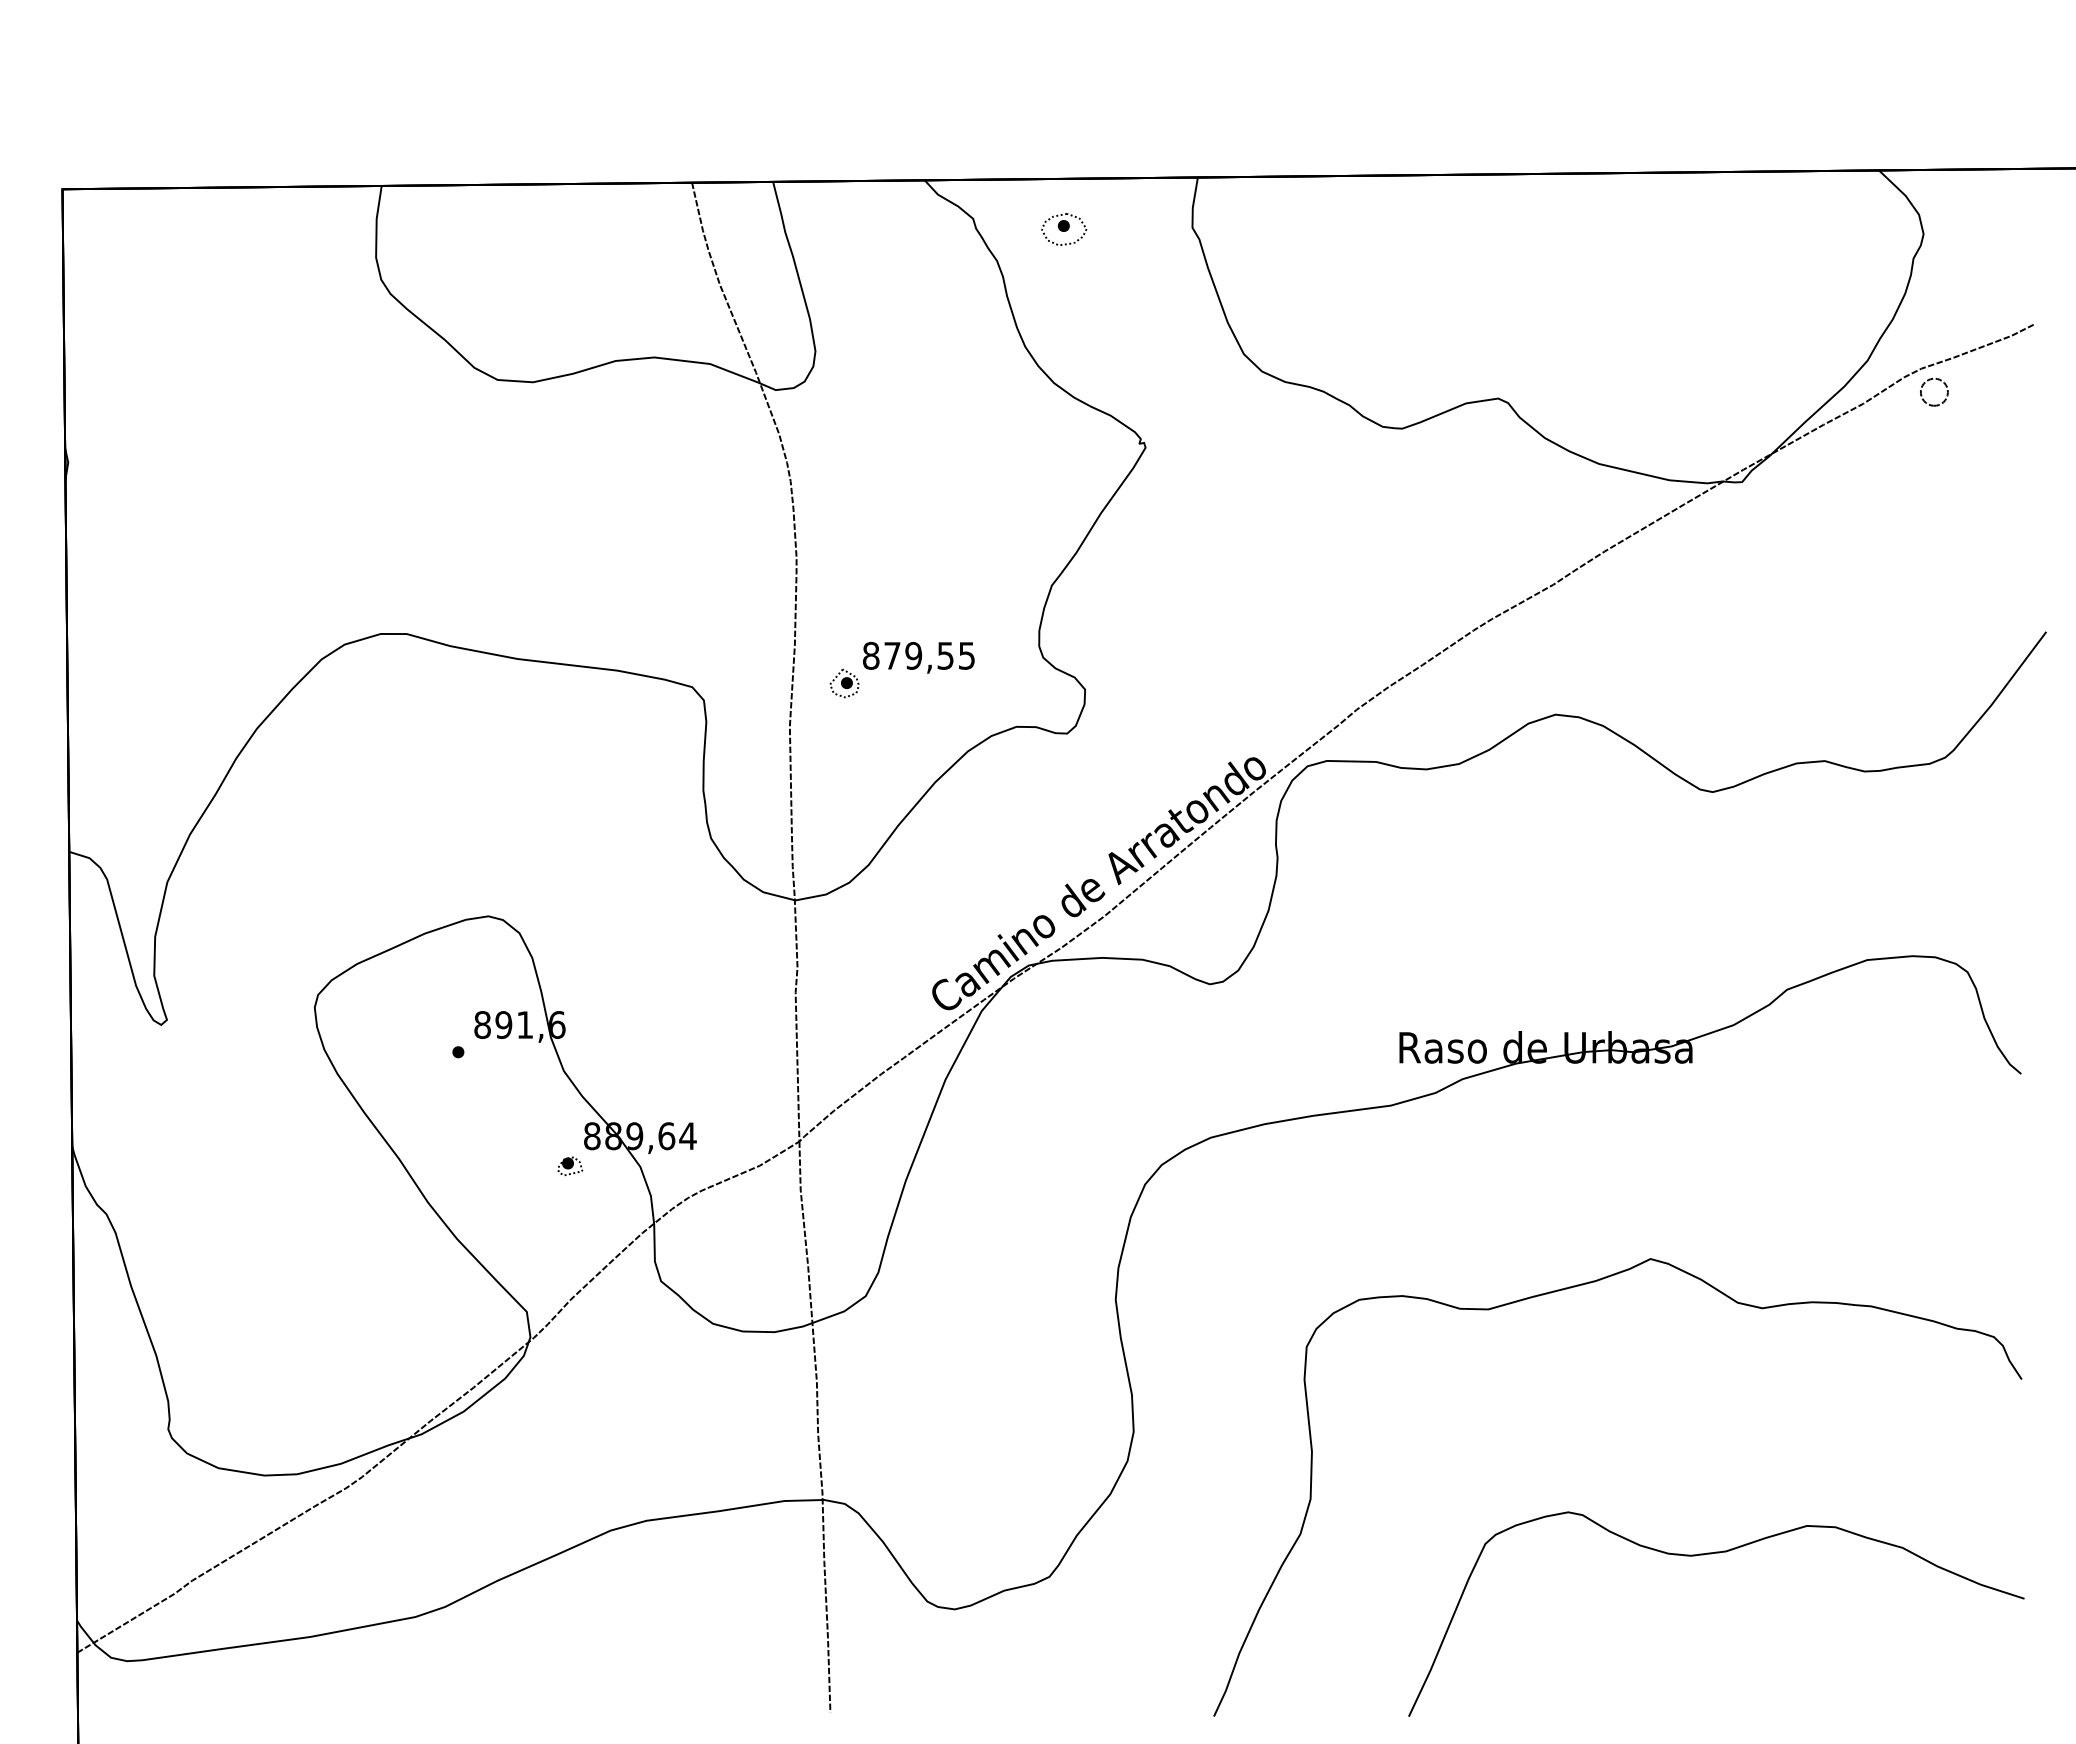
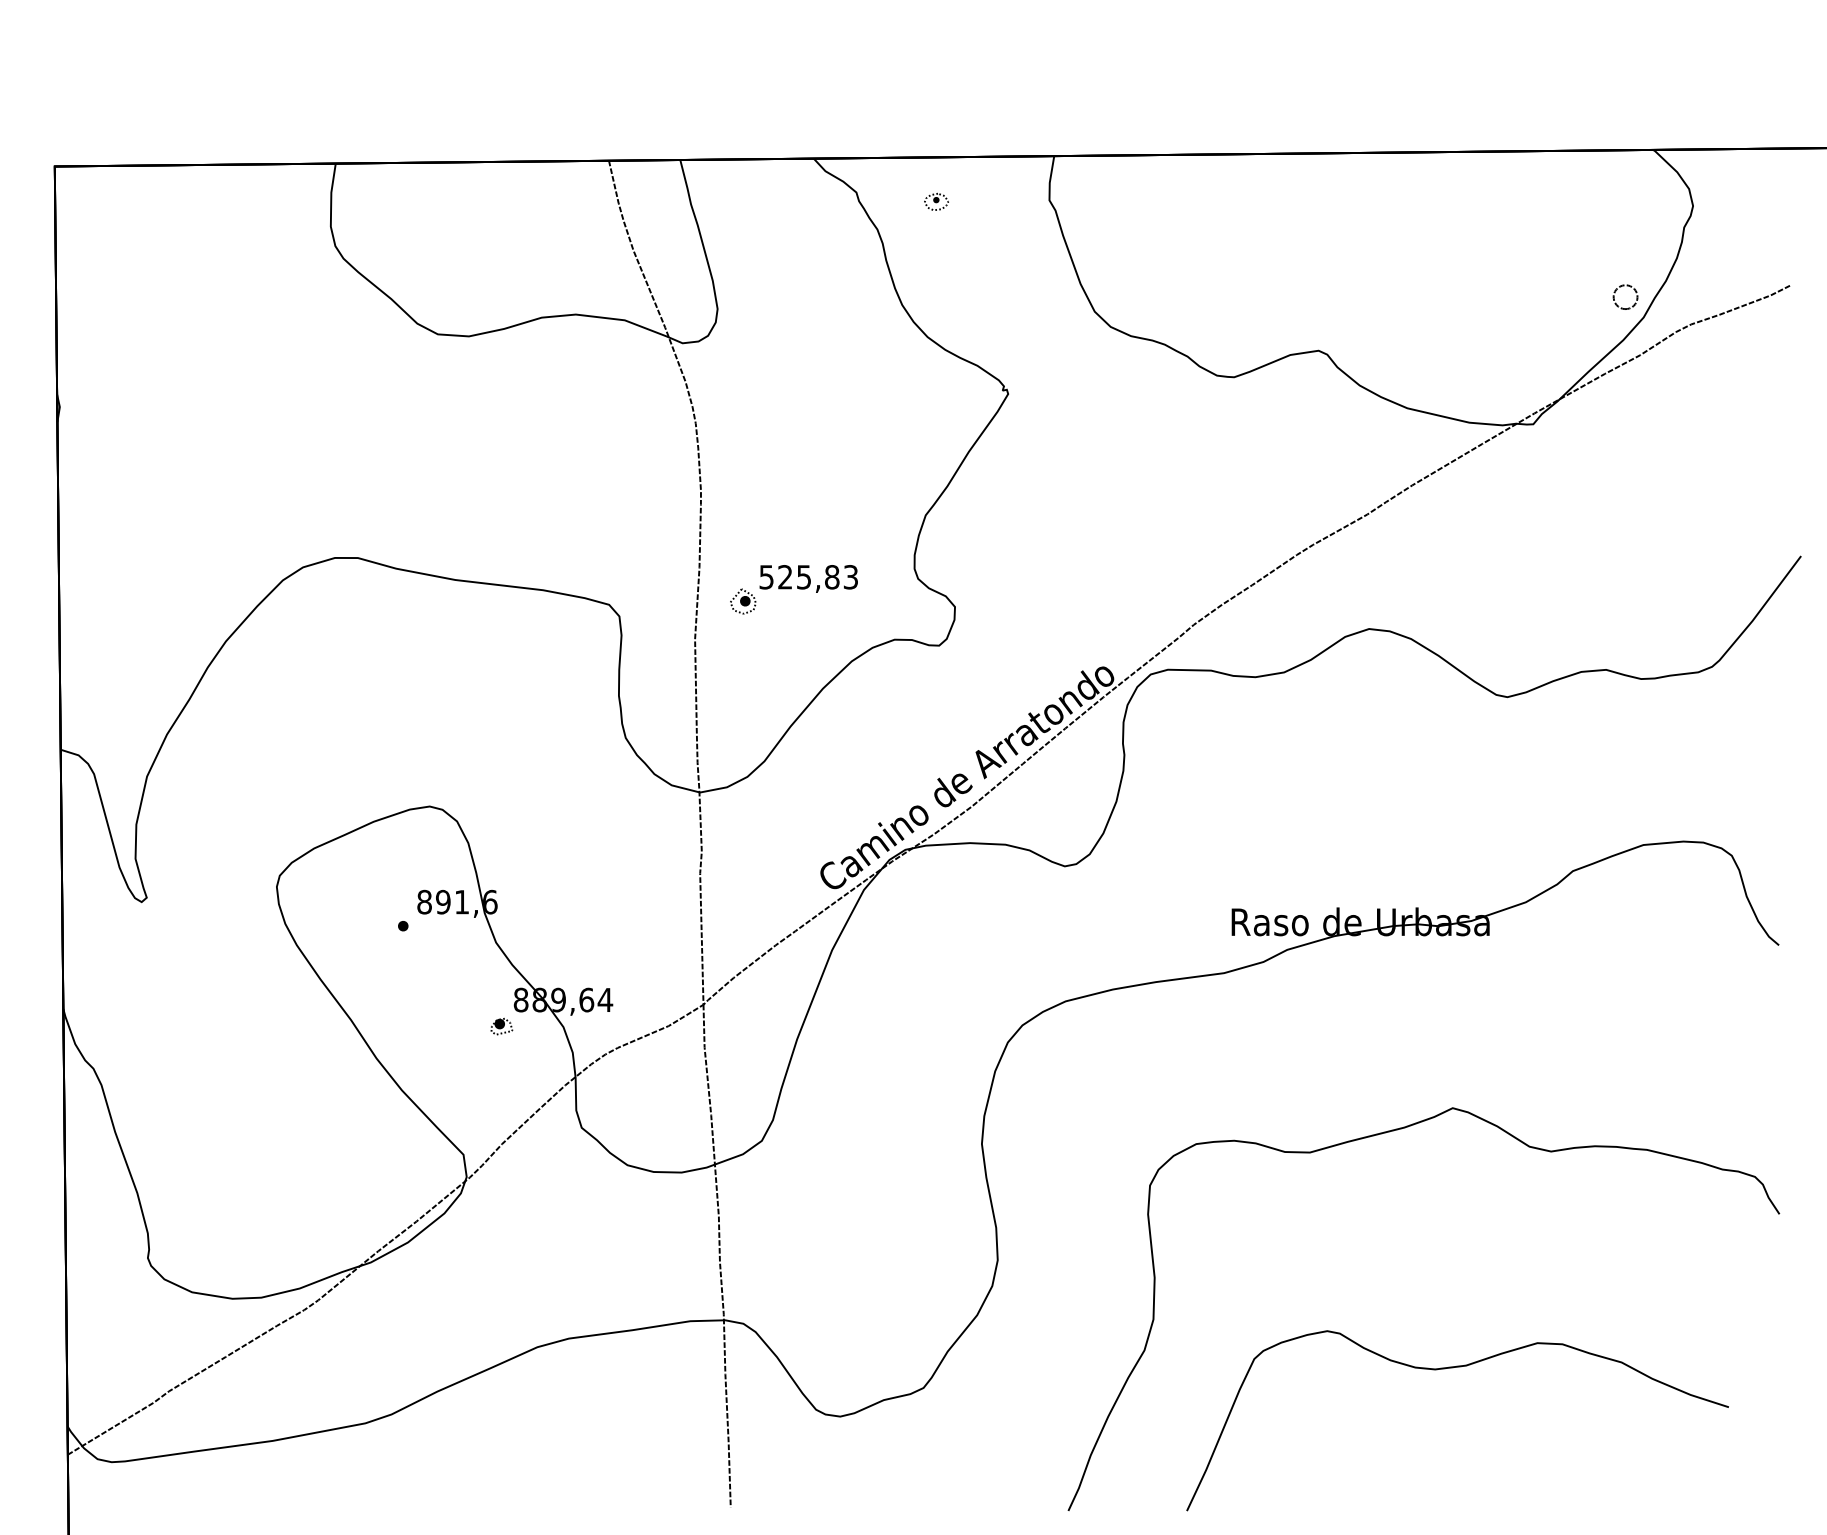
part: (1064, 229) -> (936, 201), size x0.6
part: (1933, 380) -> (1624, 286), moved
text: (918, 656) -> (808, 577), 879,55 -> 525,83
curve: (1711, 1554) -> (1453, 1368), moved

